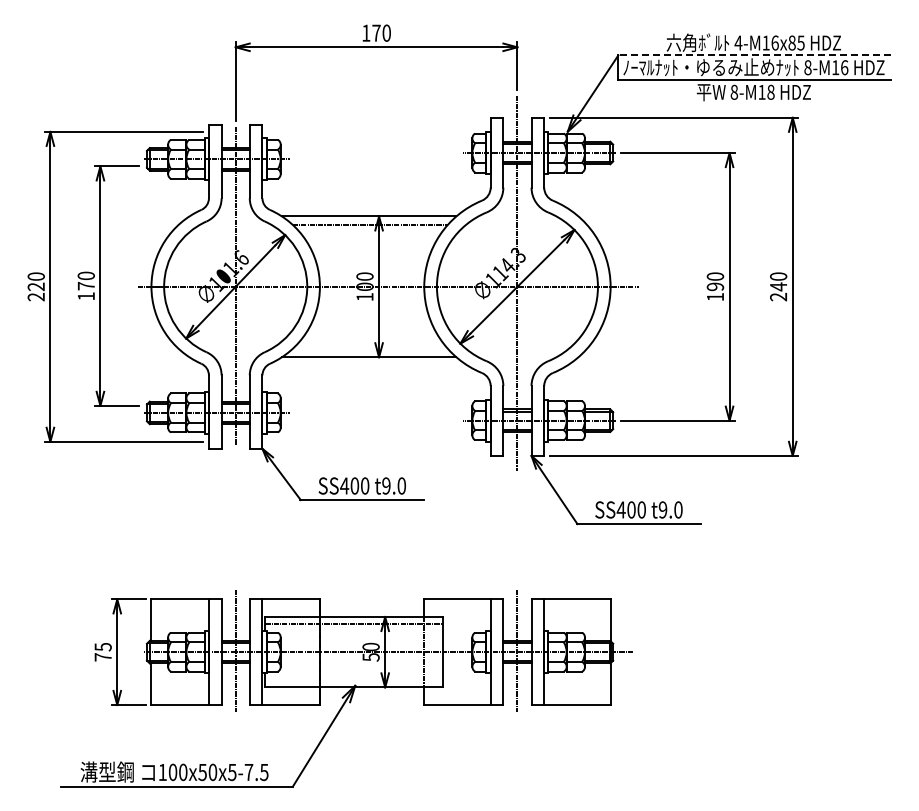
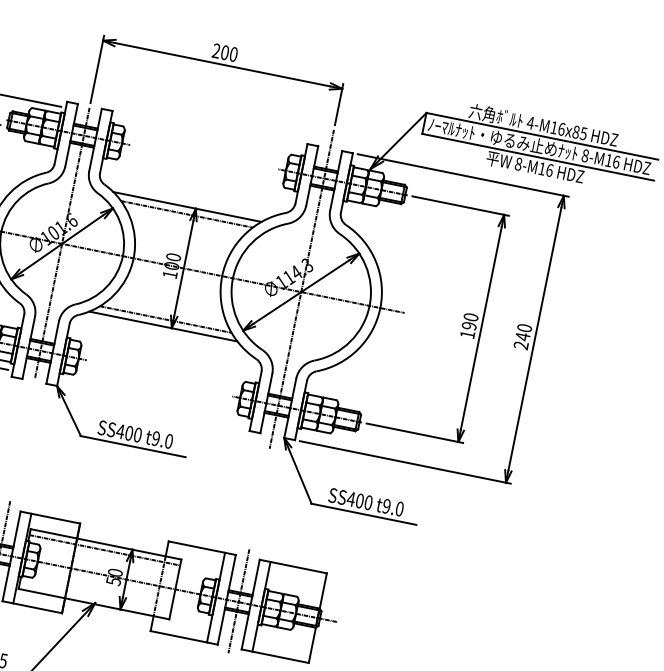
text: (371, 32) -> (220, 51), 170 -> 200
line: (754, 55) -> (542, 136), dashed -> solid
text: (770, 91) -> (549, 169), 8-M18 -> 8-M16
line: (369, 348) -> (165, 319), added

